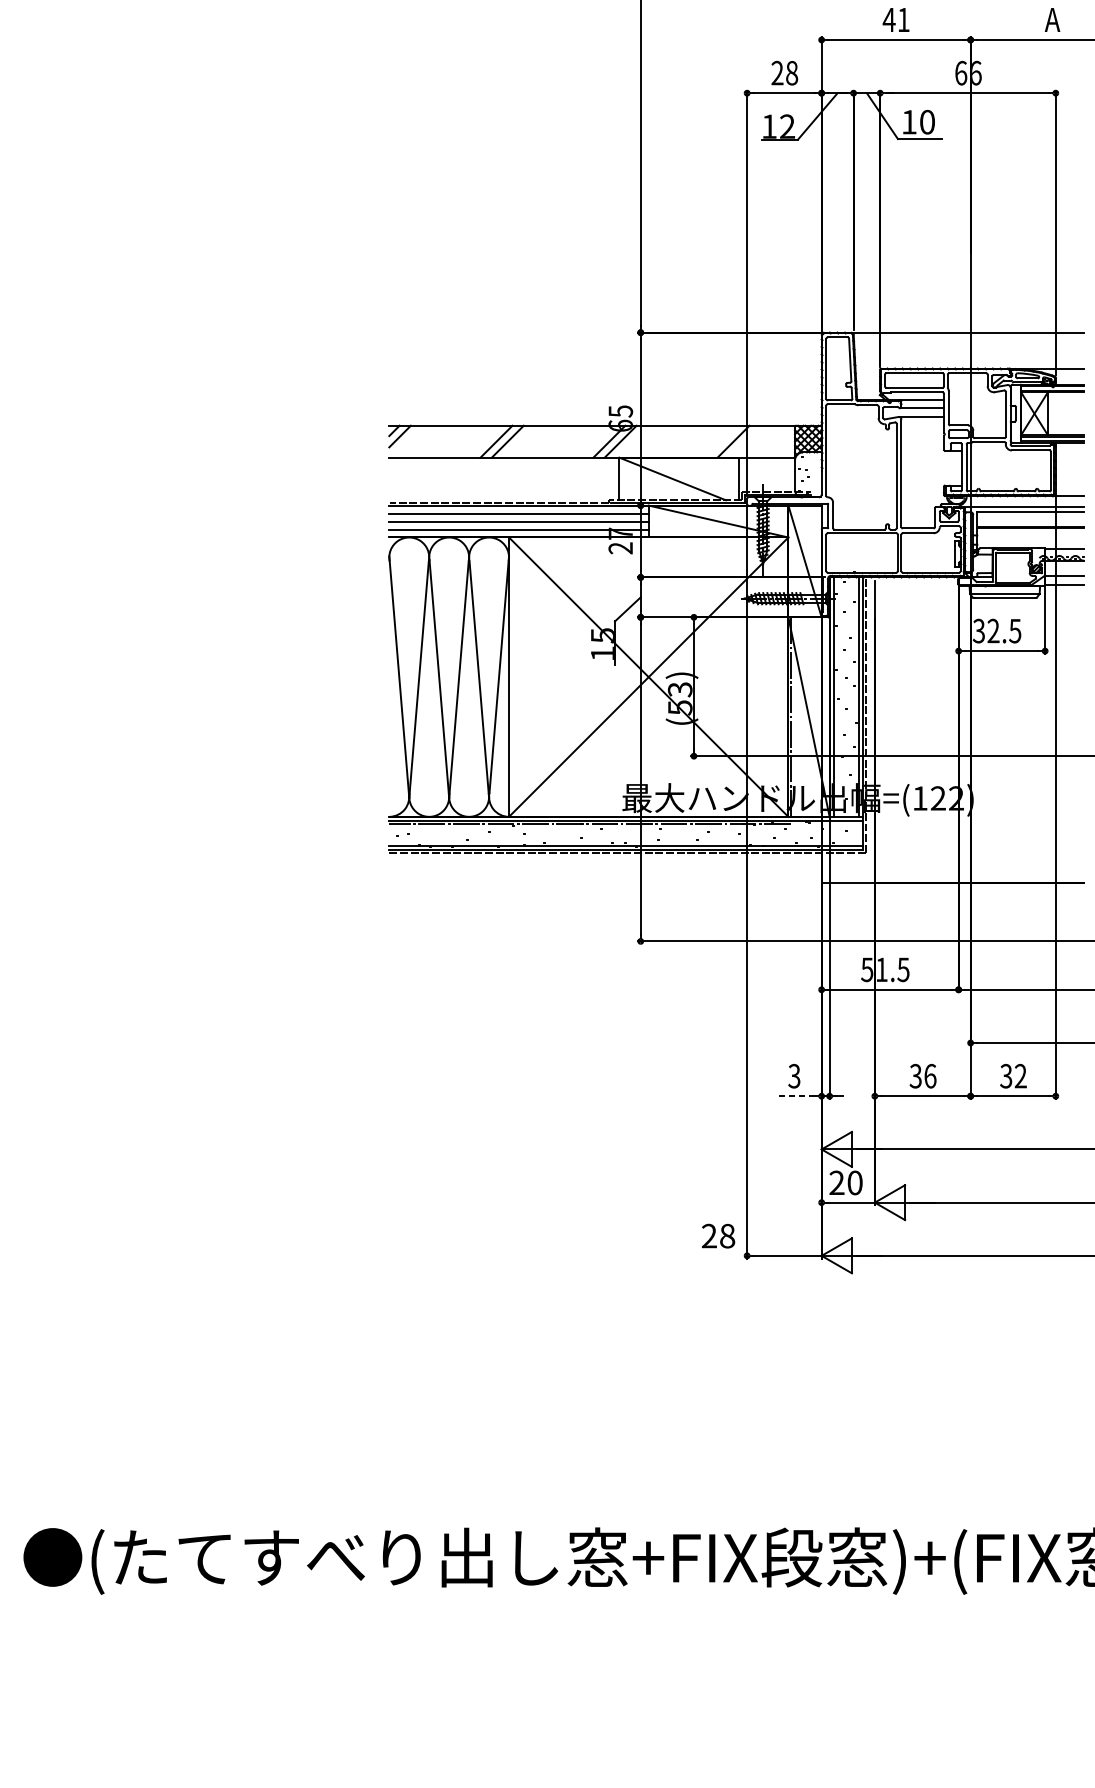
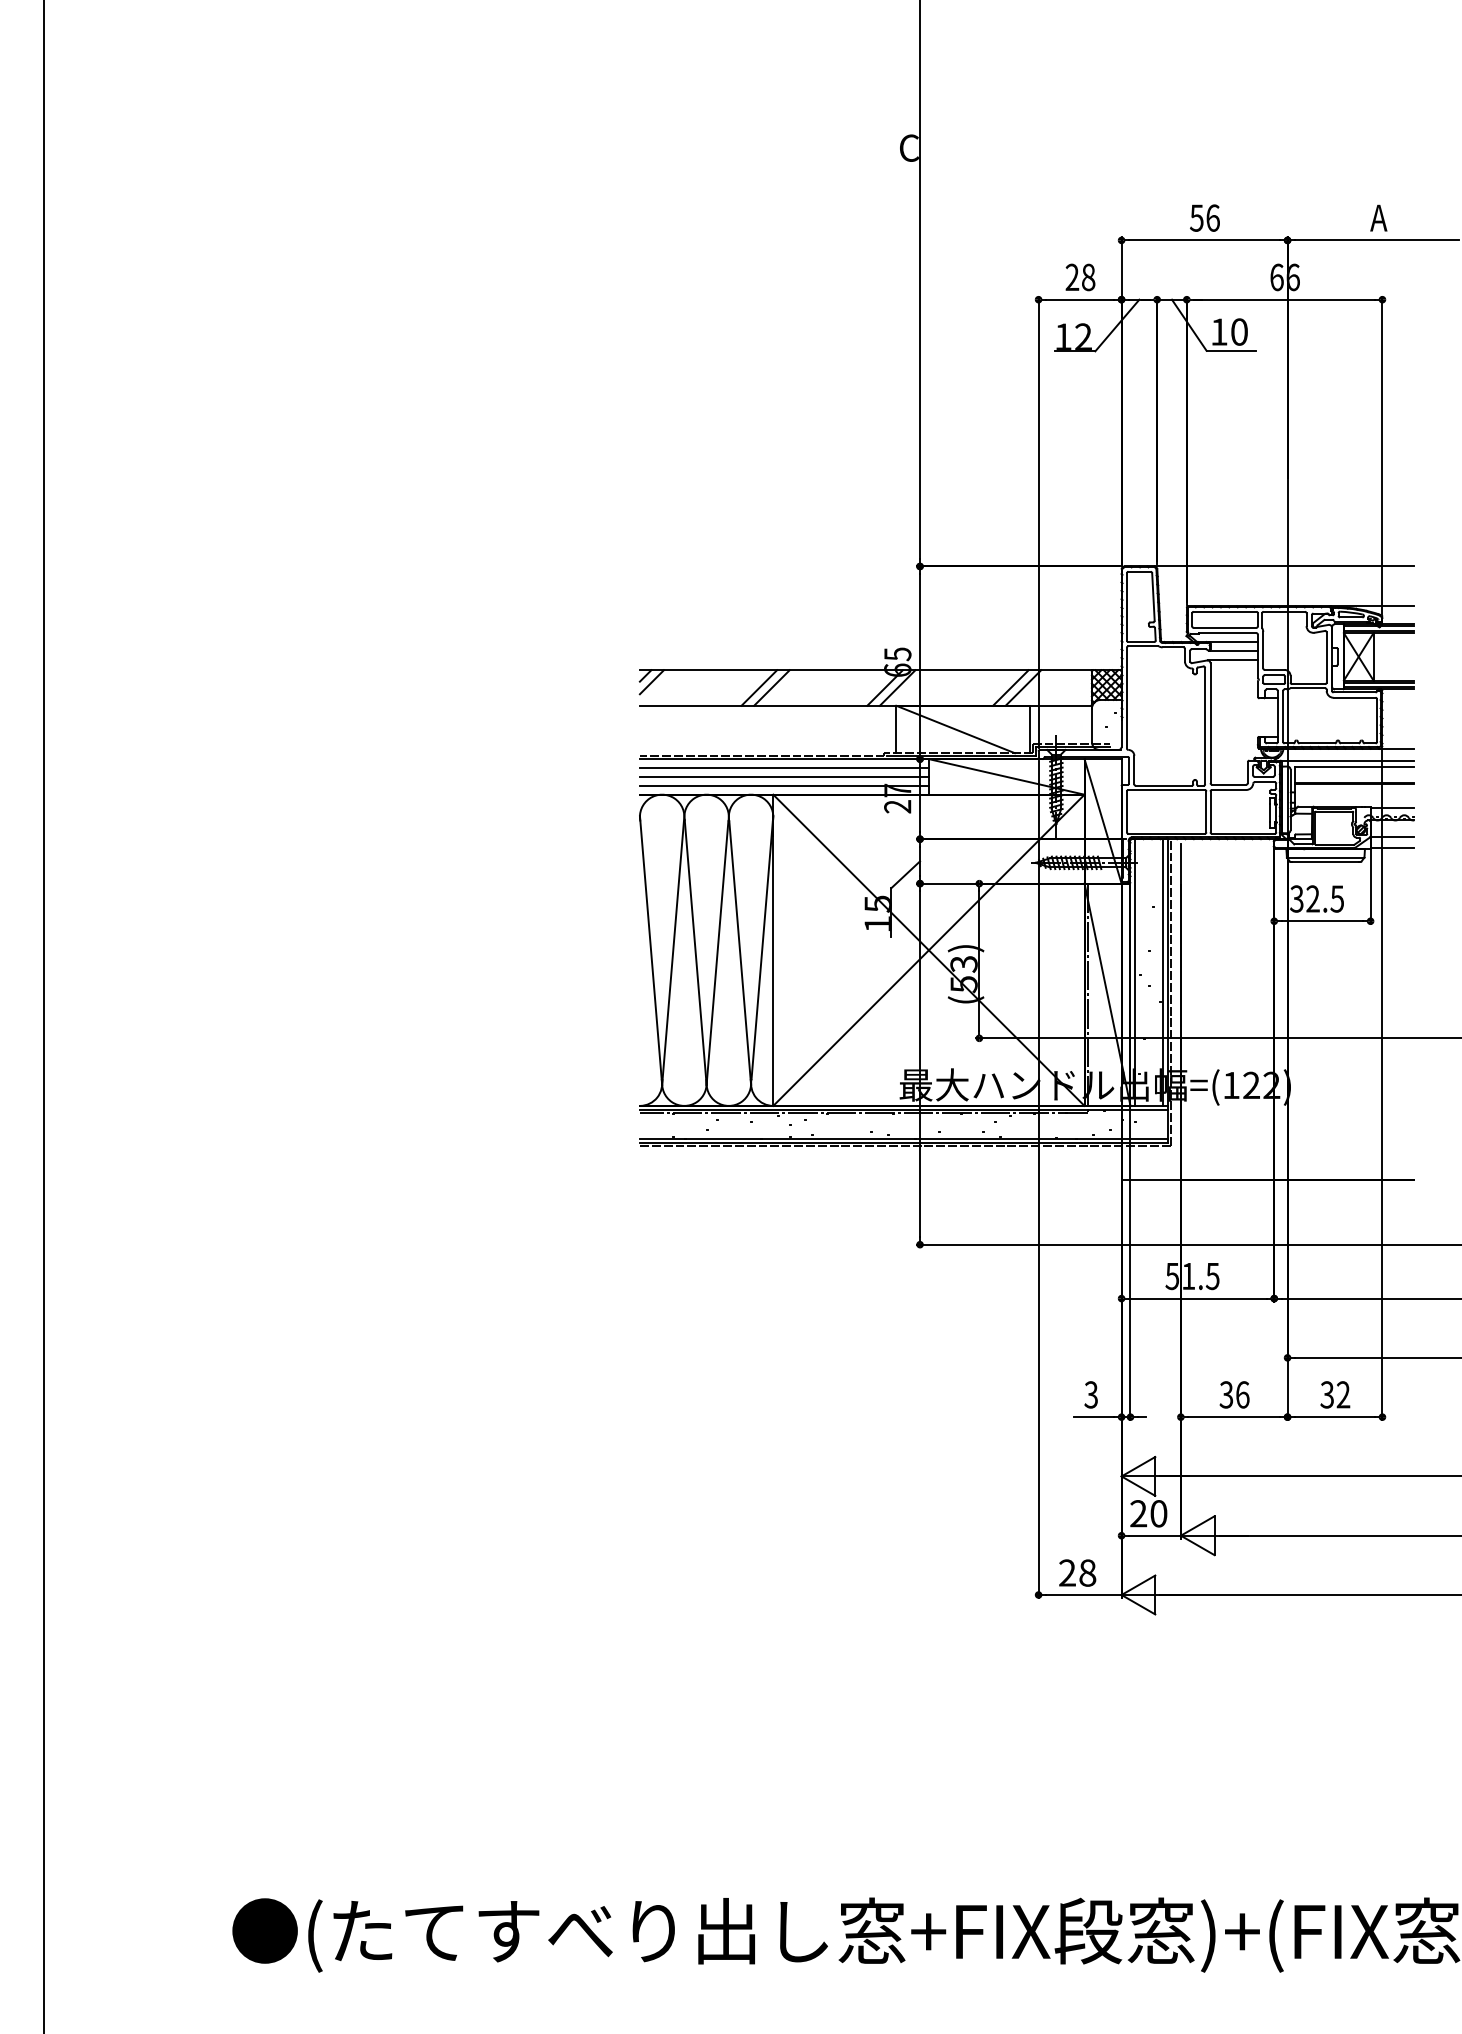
text: (896, 19) -> (1204, 217), 41 -> 56
line: (721, 441) -> (1010, 687), added
line: (797, 1096) -> (1094, 1417), dashed -> solid
text: (718, 1235) -> (1077, 1572), moved

